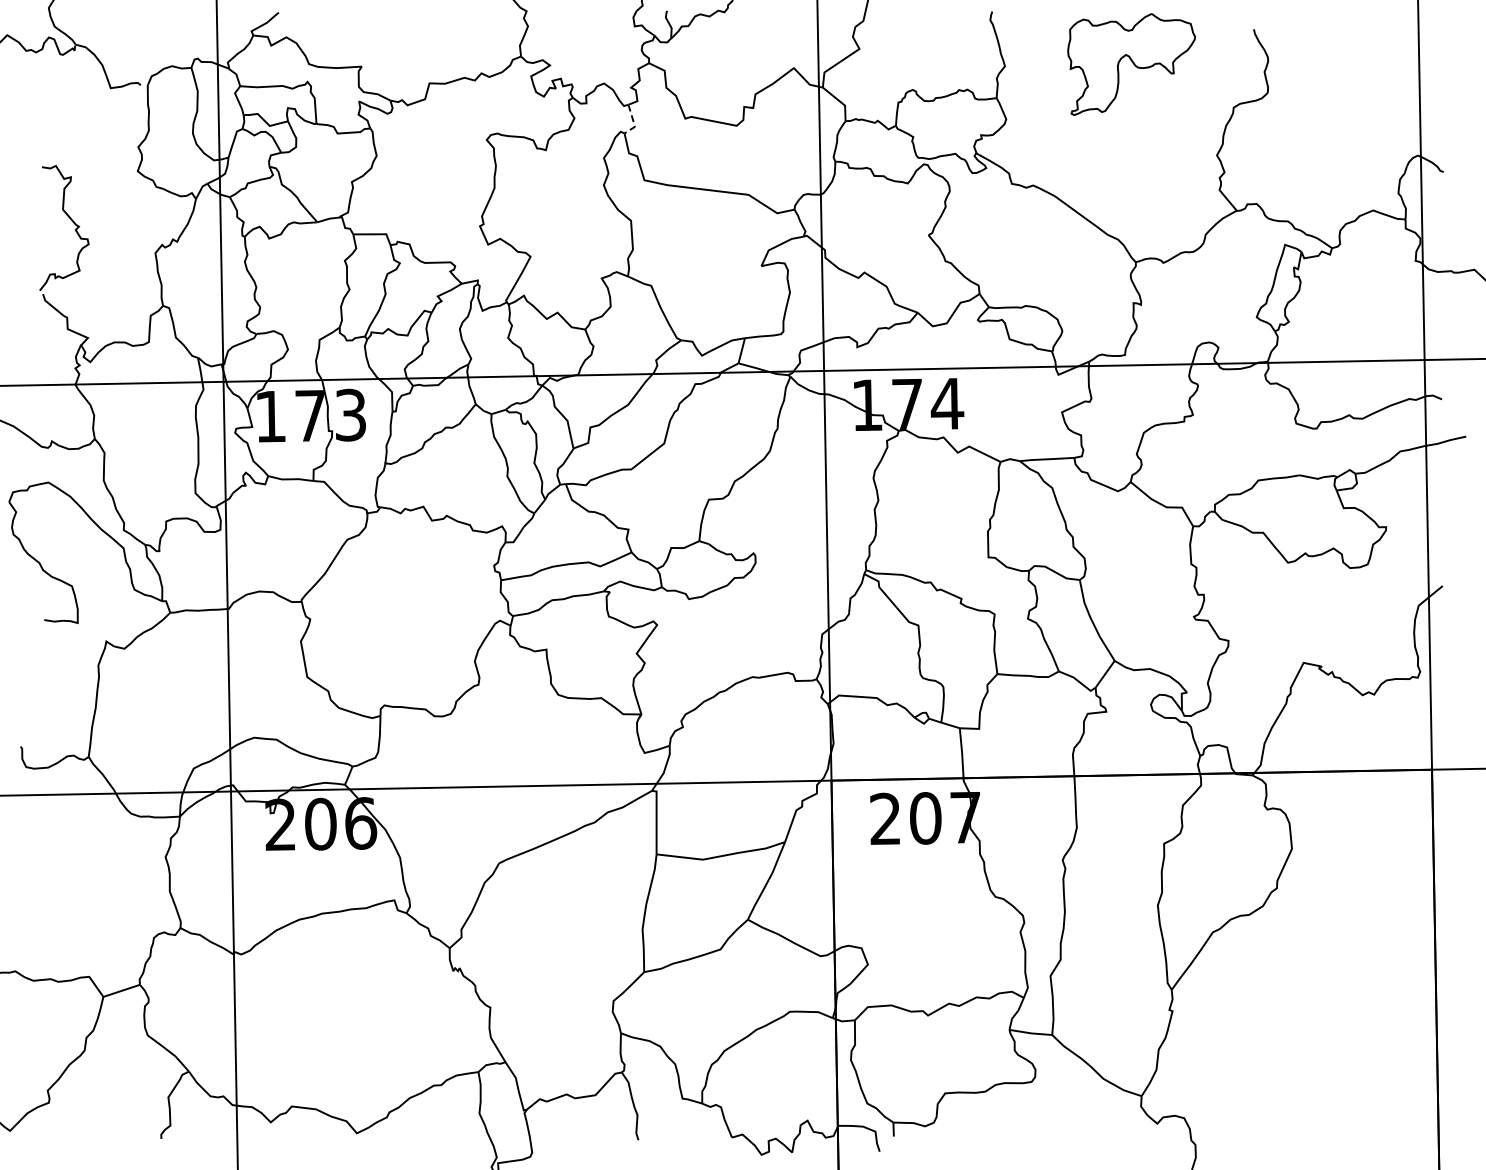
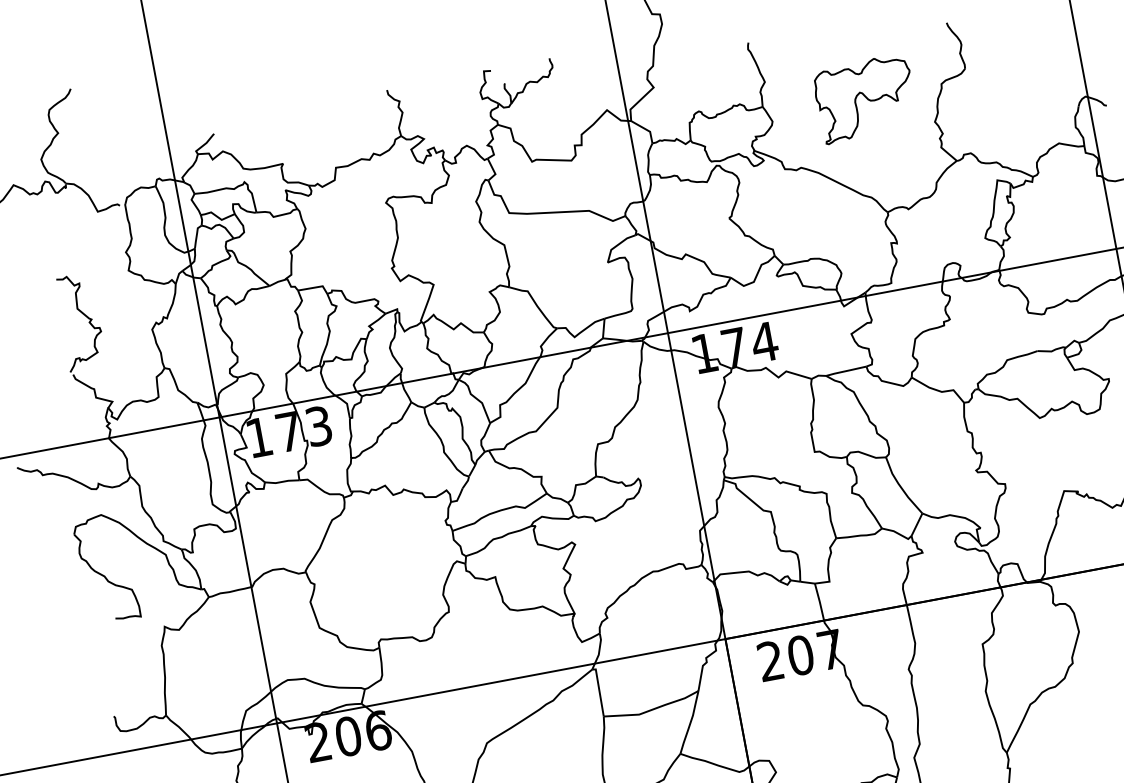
part: (1131, 64) -> (865, 99), moved
line: (633, 122) -> (493, 171), dashed -> solid

